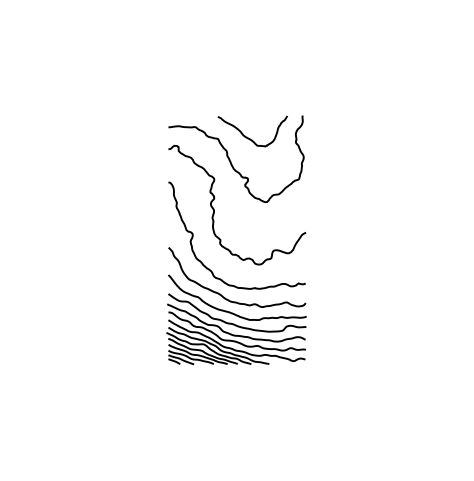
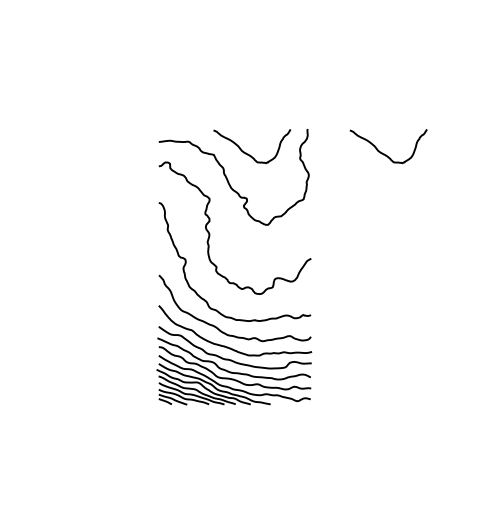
curve: (371, 137) -> (383, 153), added

